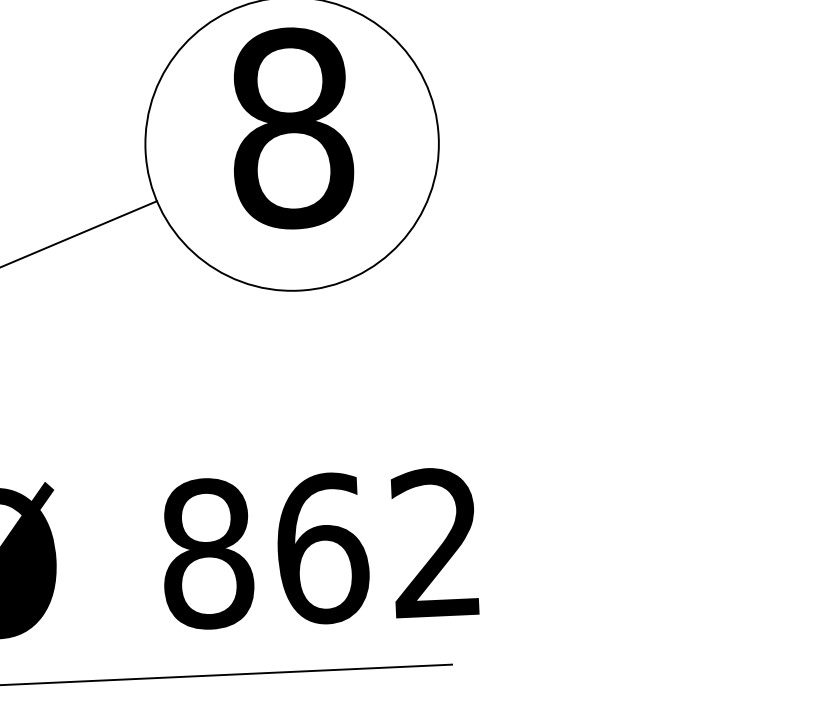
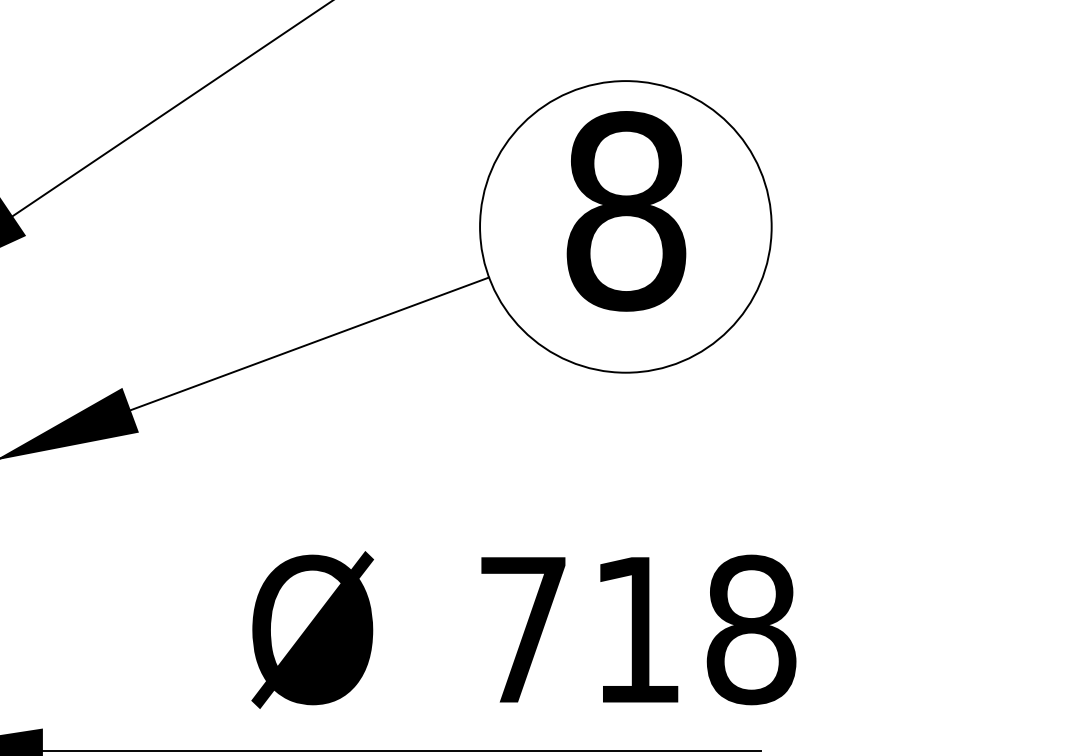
text: (322, 548) -> (637, 629), 862 -> 718

